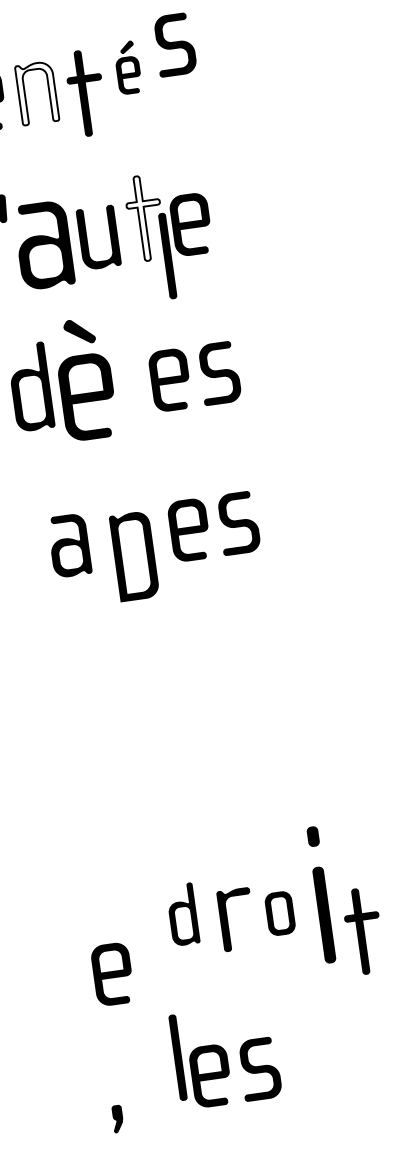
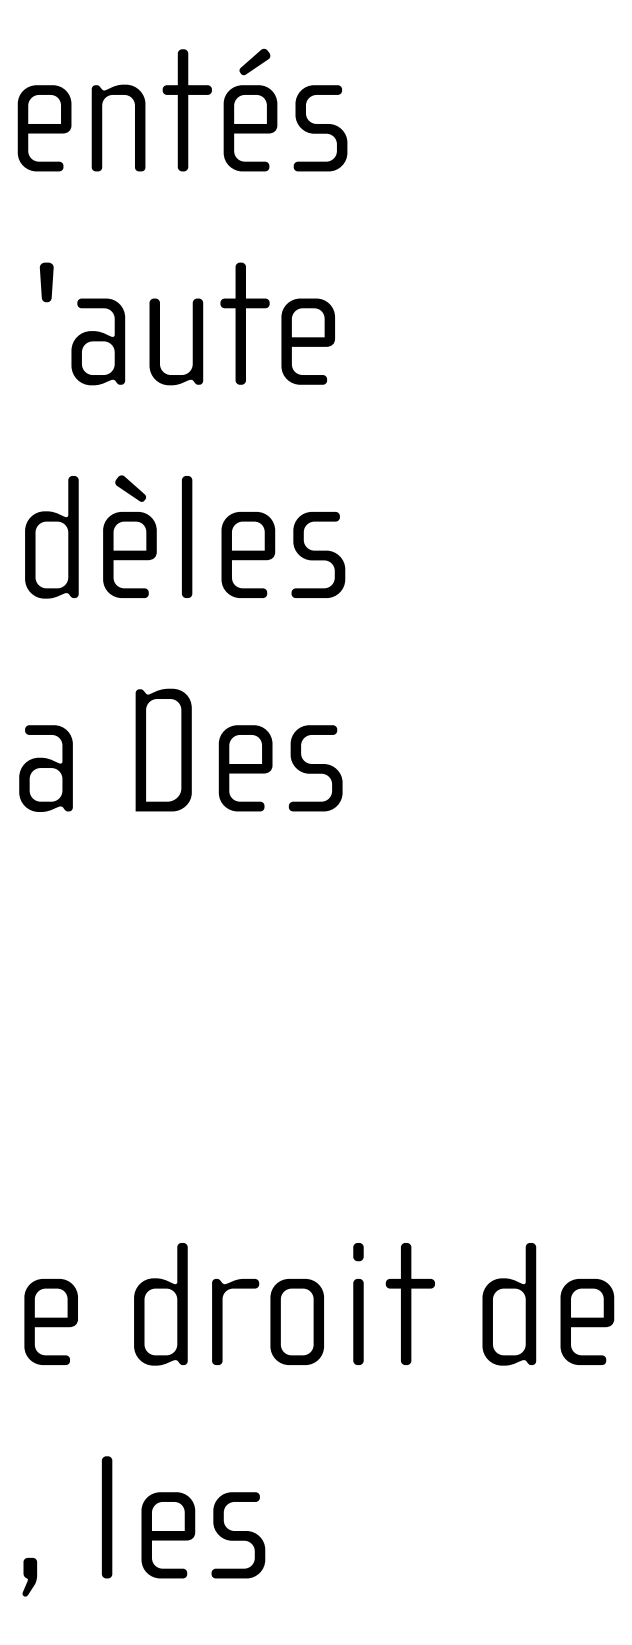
part: (174, 45) -> (320, 128), moved
part: (127, 67) -> (250, 109), size x1.67
fill: (37, 93) -> (118, 127), added
part: (85, 93) -> (186, 110), moved
fill: (144, 218) -> (244, 323), added
part: (44, 245) -> (98, 341), size x0.71
part: (167, 255) -> (187, 536), moved
part: (85, 378) -> (129, 536), size x0.71
part: (69, 545) -> (45, 768), moved
part: (134, 555) -> (163, 749), moved
part: (321, 894) -> (358, 1303), size x0.62
part: (279, 913) -> (296, 1321), size x1.43
part: (182, 914) -> (160, 1304), size x1.43
part: (363, 930) -> (409, 1303), moved
part: (112, 974) -> (50, 1321), moved
part: (177, 1057) -> (106, 1517), moved

